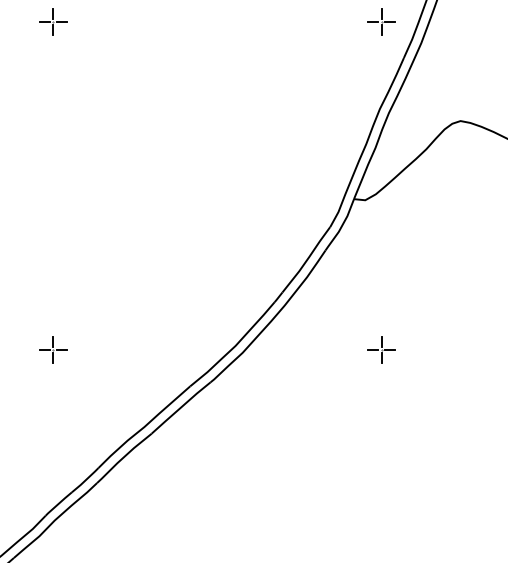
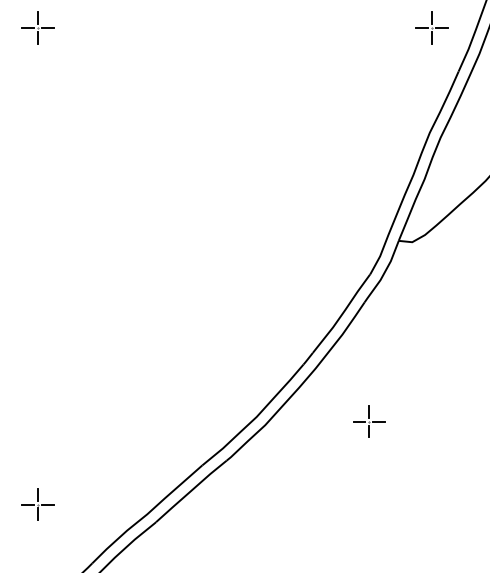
part: (53, 349) -> (38, 504), moved
part: (381, 349) -> (369, 421), moved

